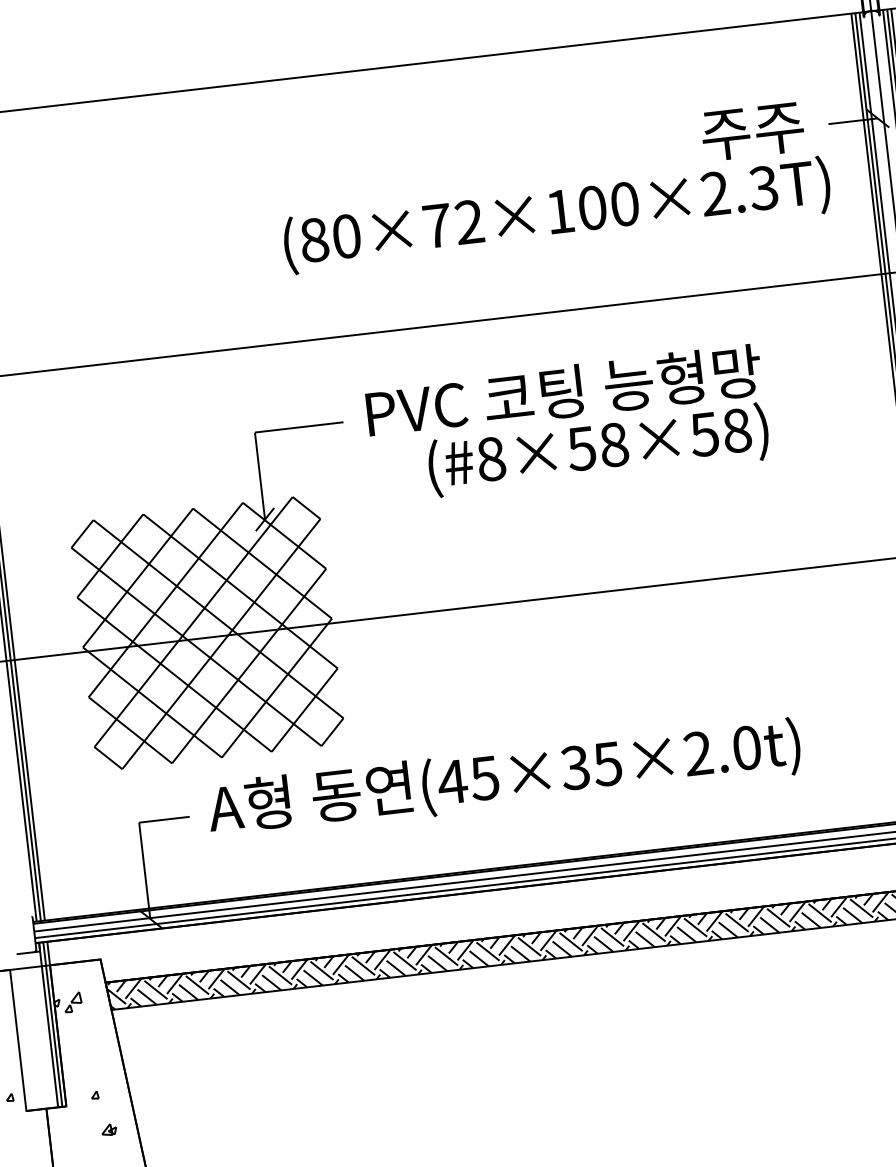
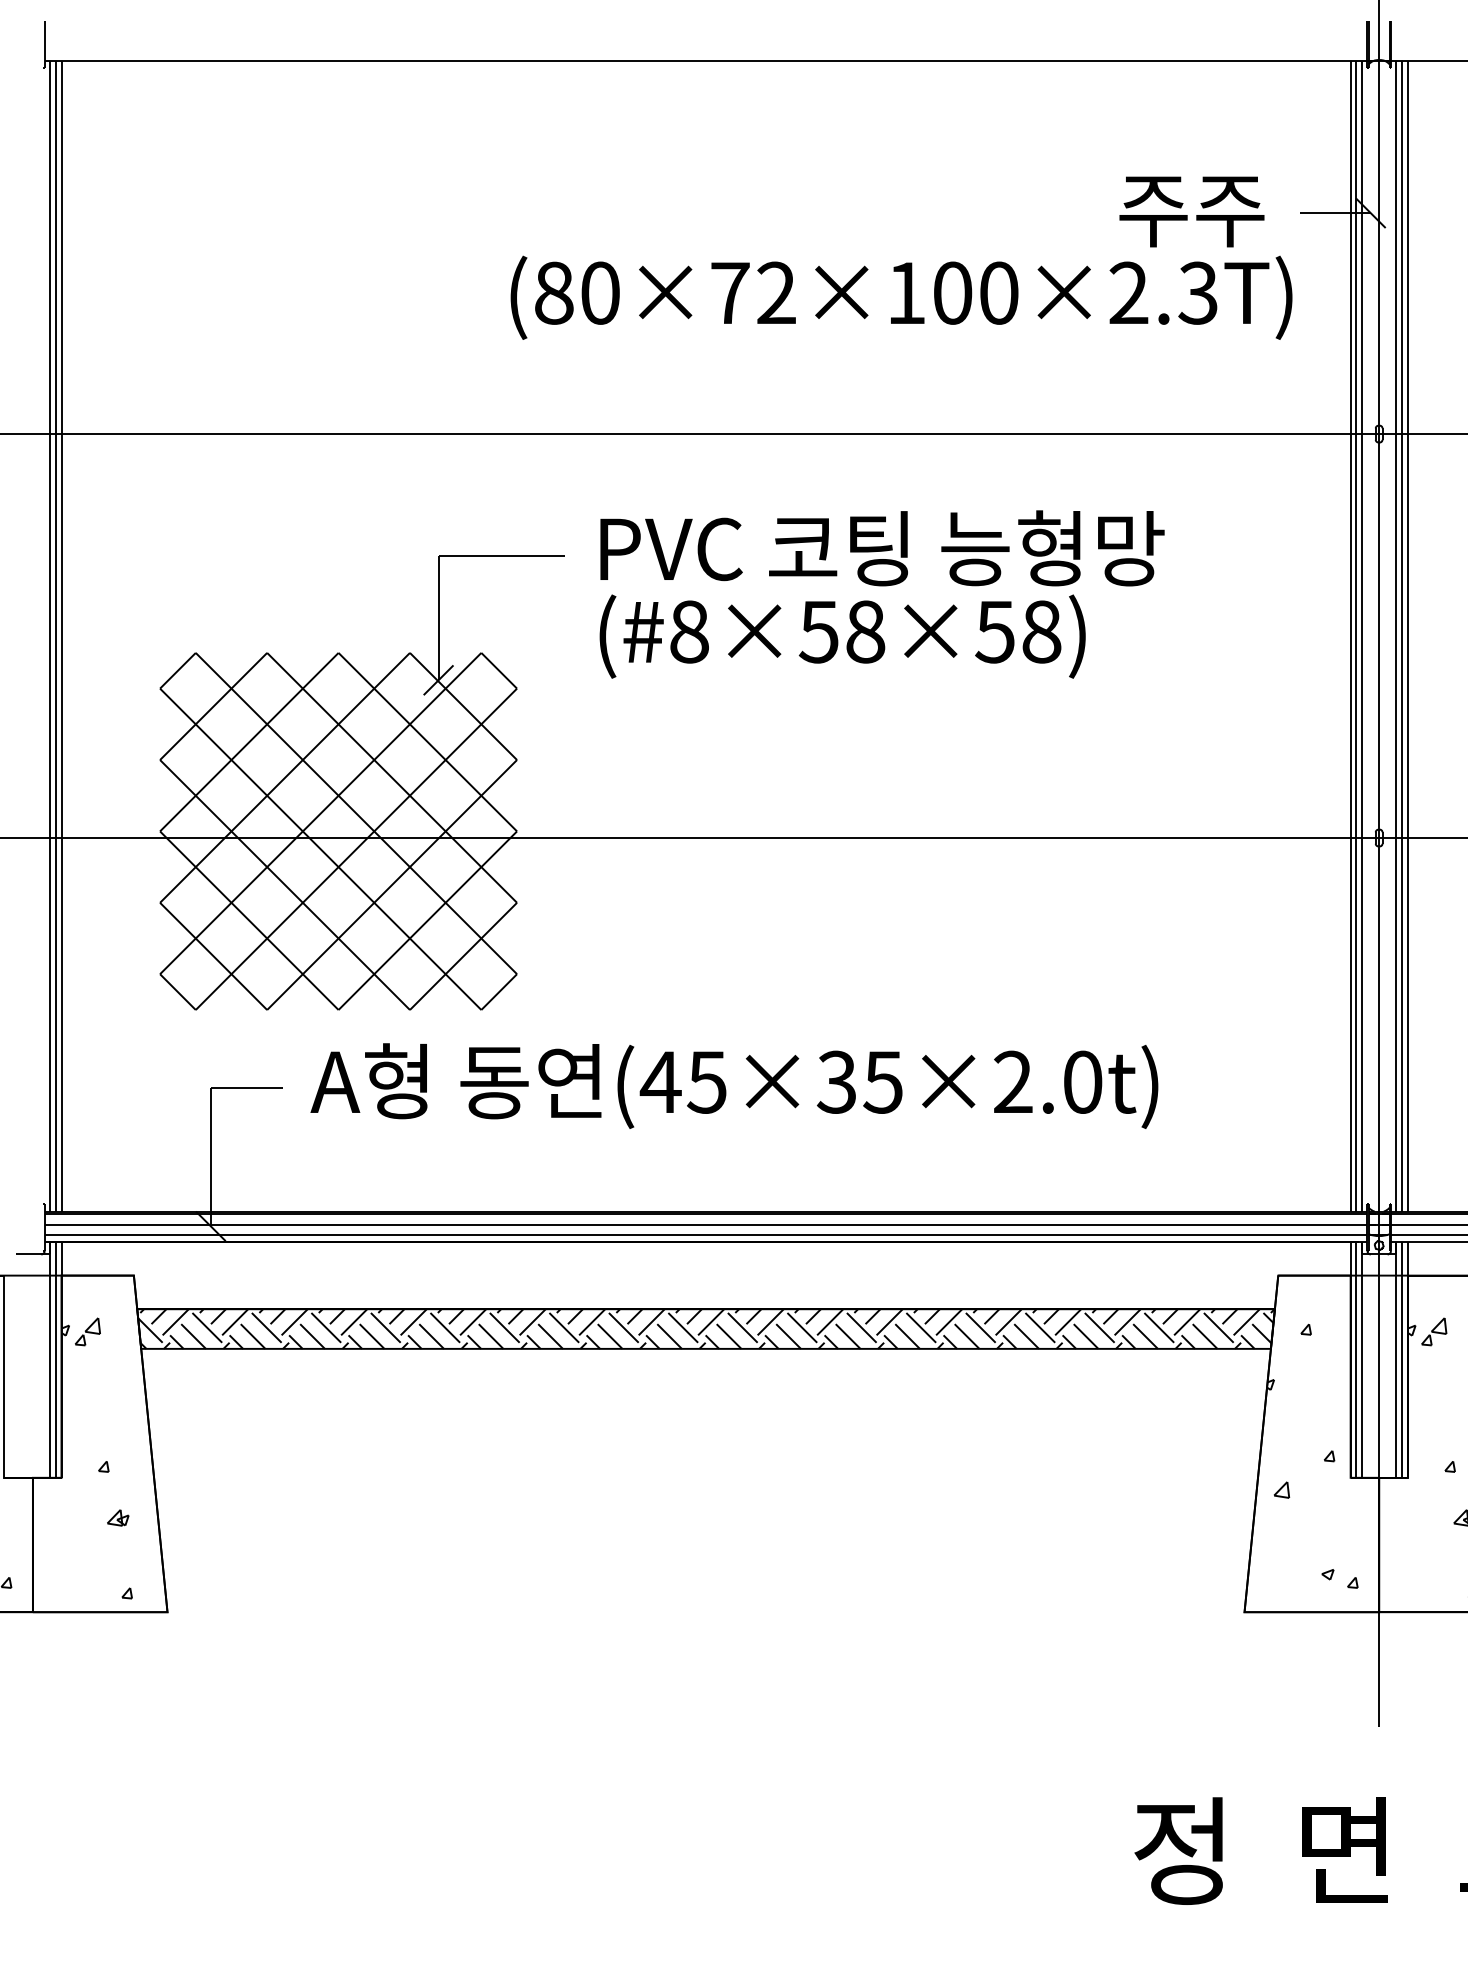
text: (598, 450) -> (842, 636), moved

